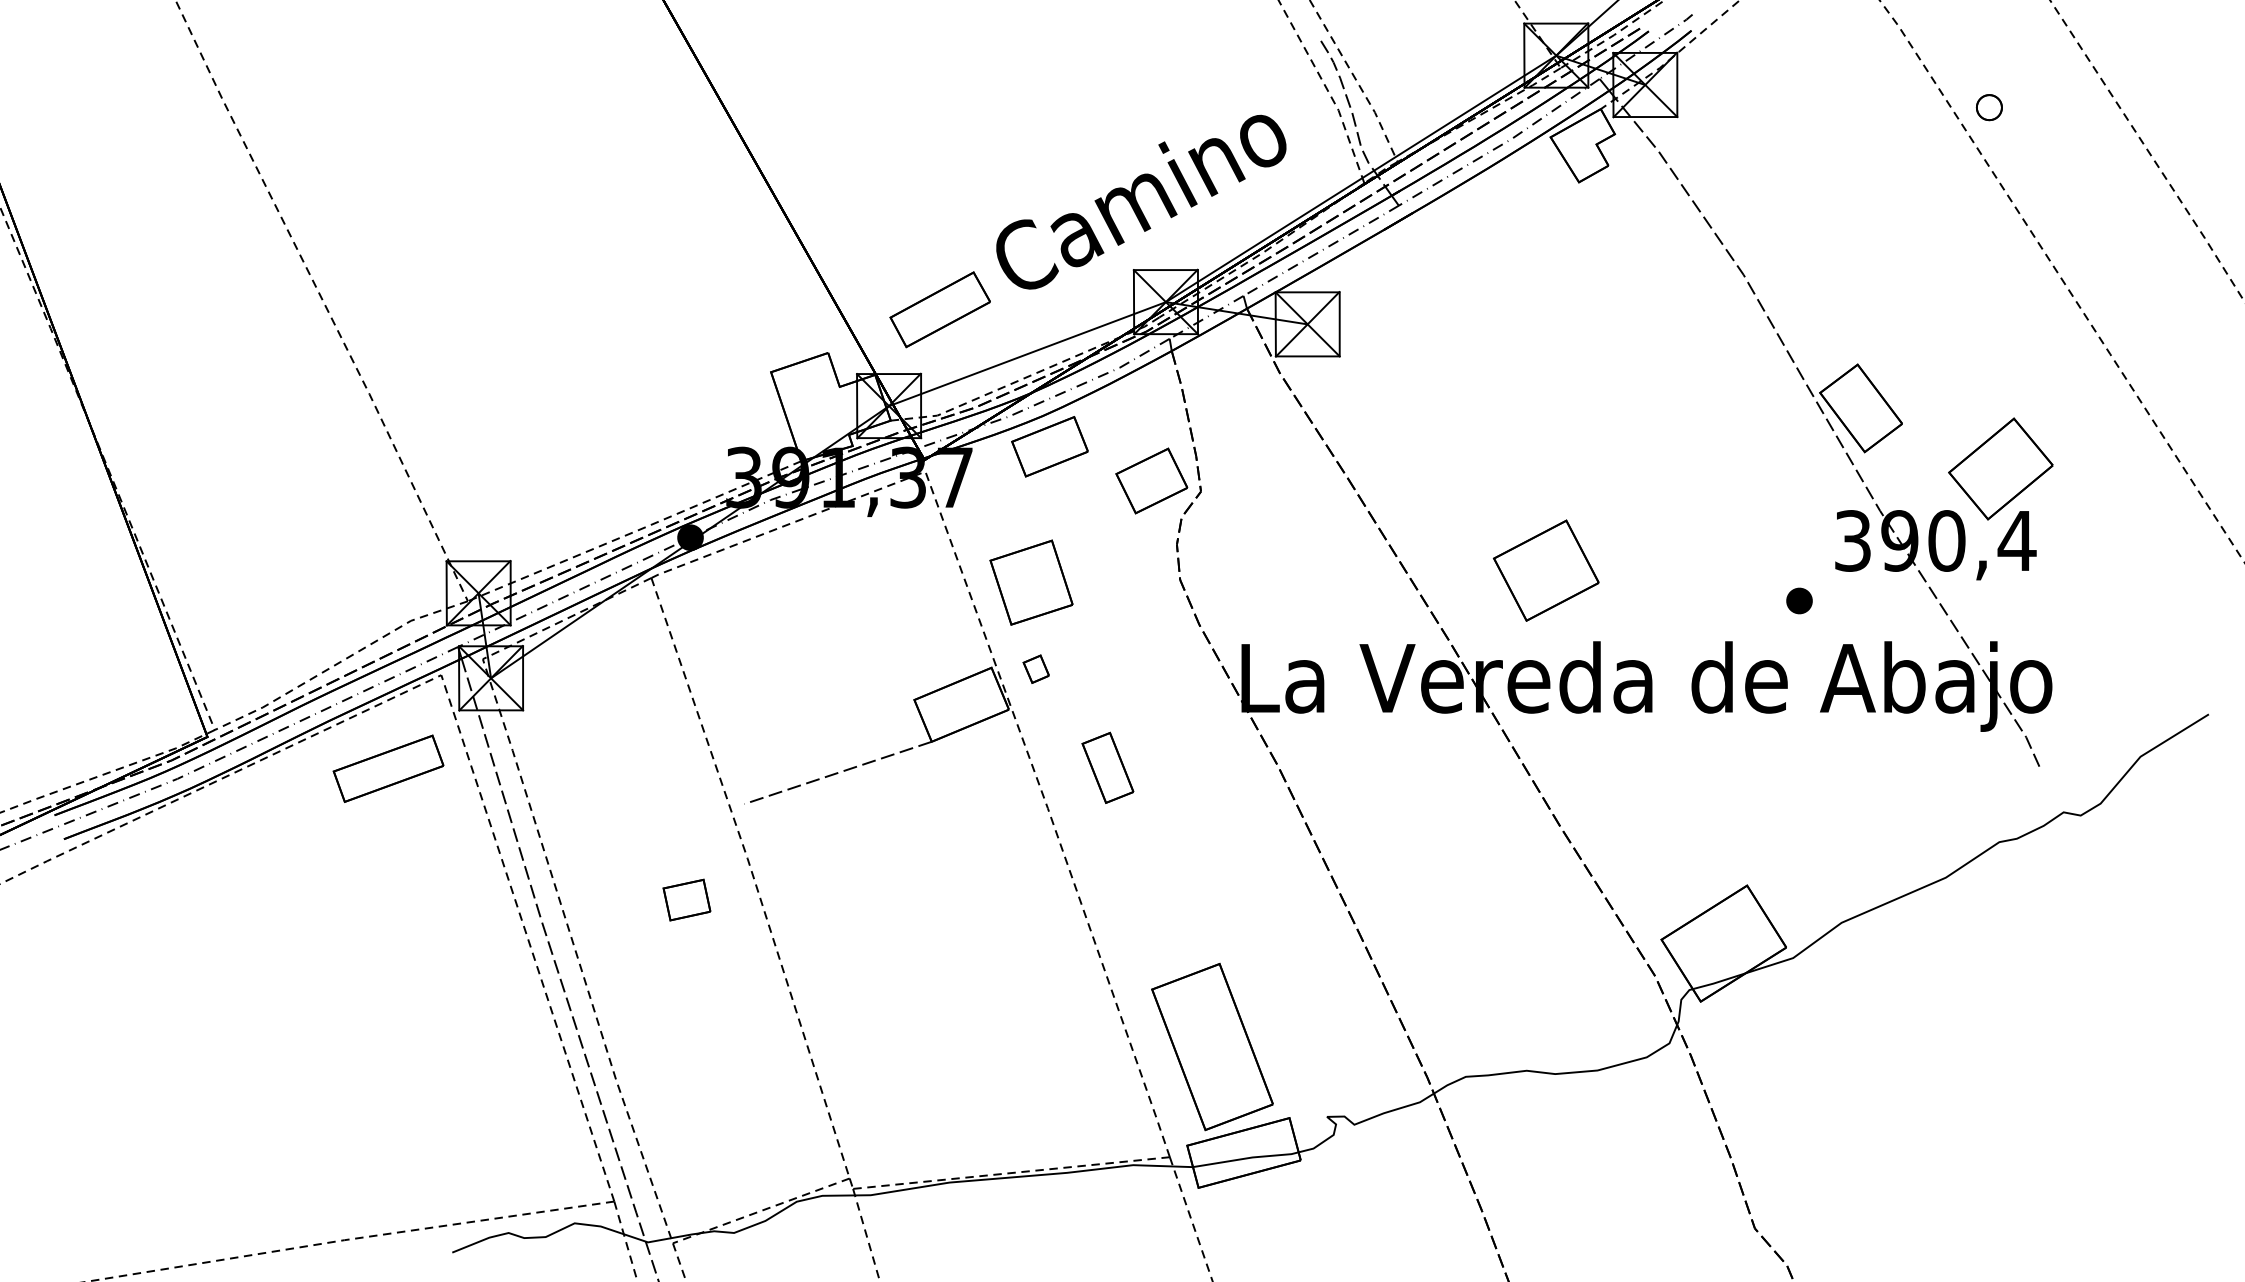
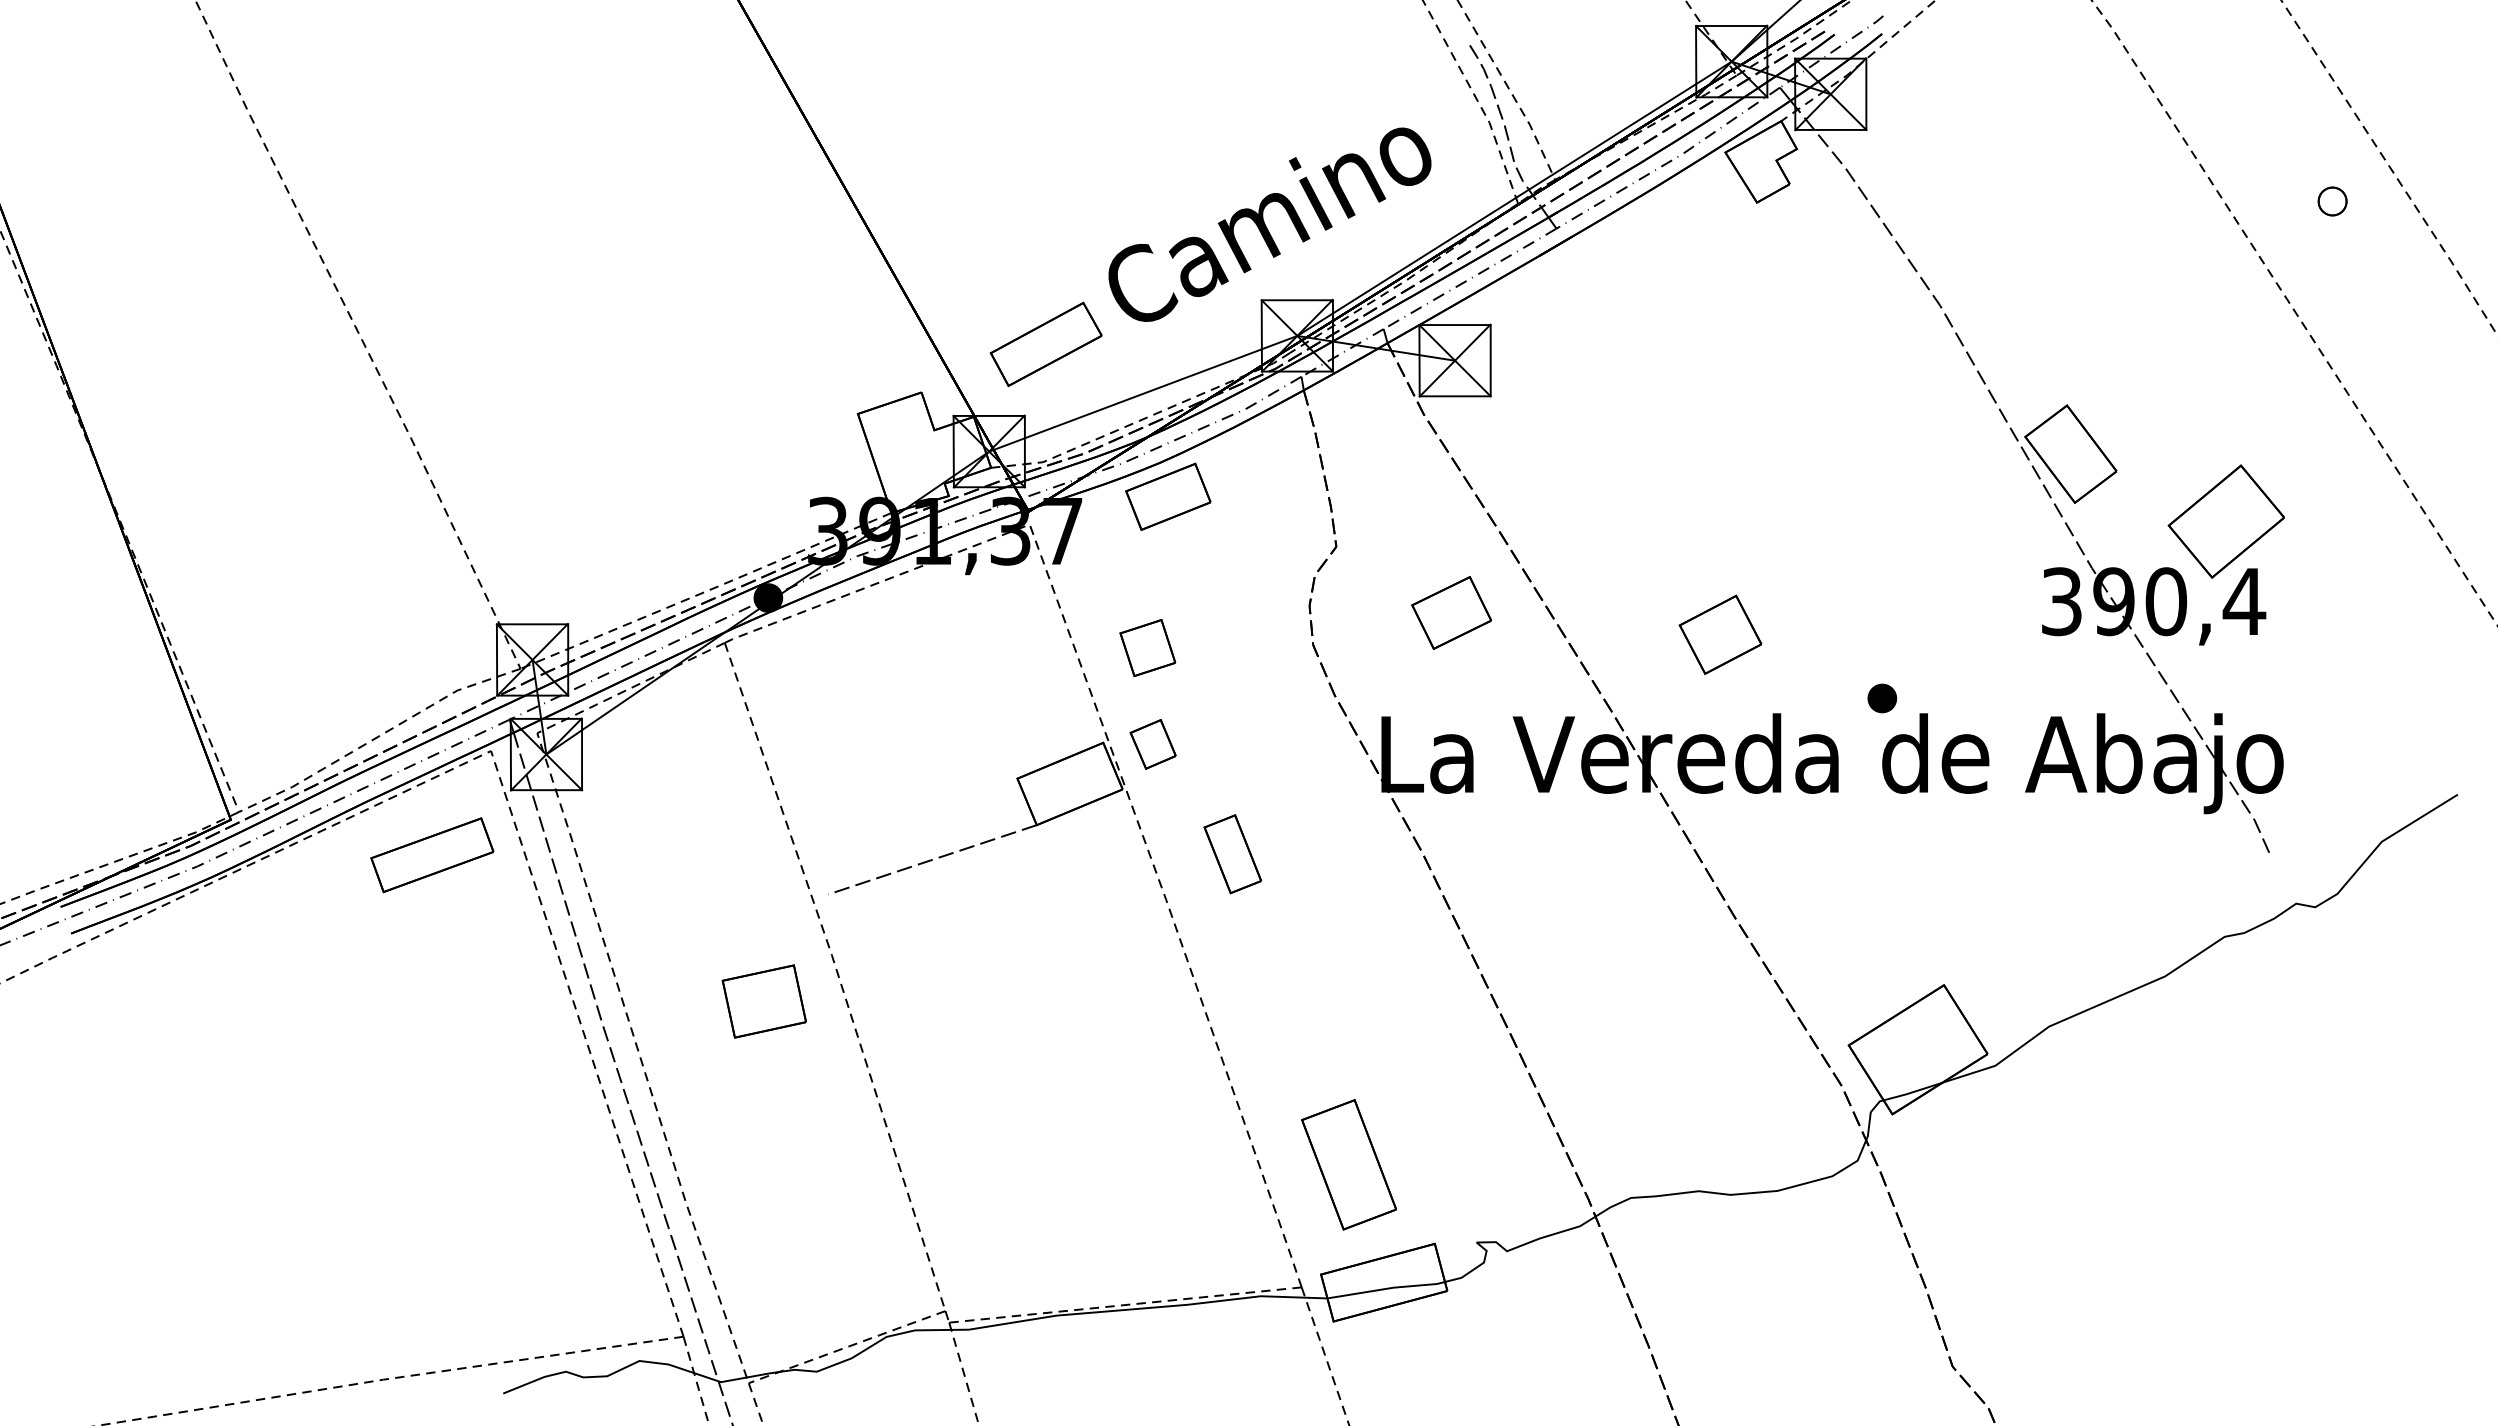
part: (1989, 107) -> (2332, 201), moved
part: (1151, 480) -> (1451, 612), moved
part: (1546, 570) -> (1720, 634), size x0.7
part: (1031, 582) -> (1147, 647), size x0.6
part: (1799, 601) -> (1882, 698), moved
part: (1035, 669) -> (1152, 744), size x1.6
part: (687, 899) -> (764, 1000), size x1.6
part: (1211, 1046) -> (1348, 1164), size x0.7

